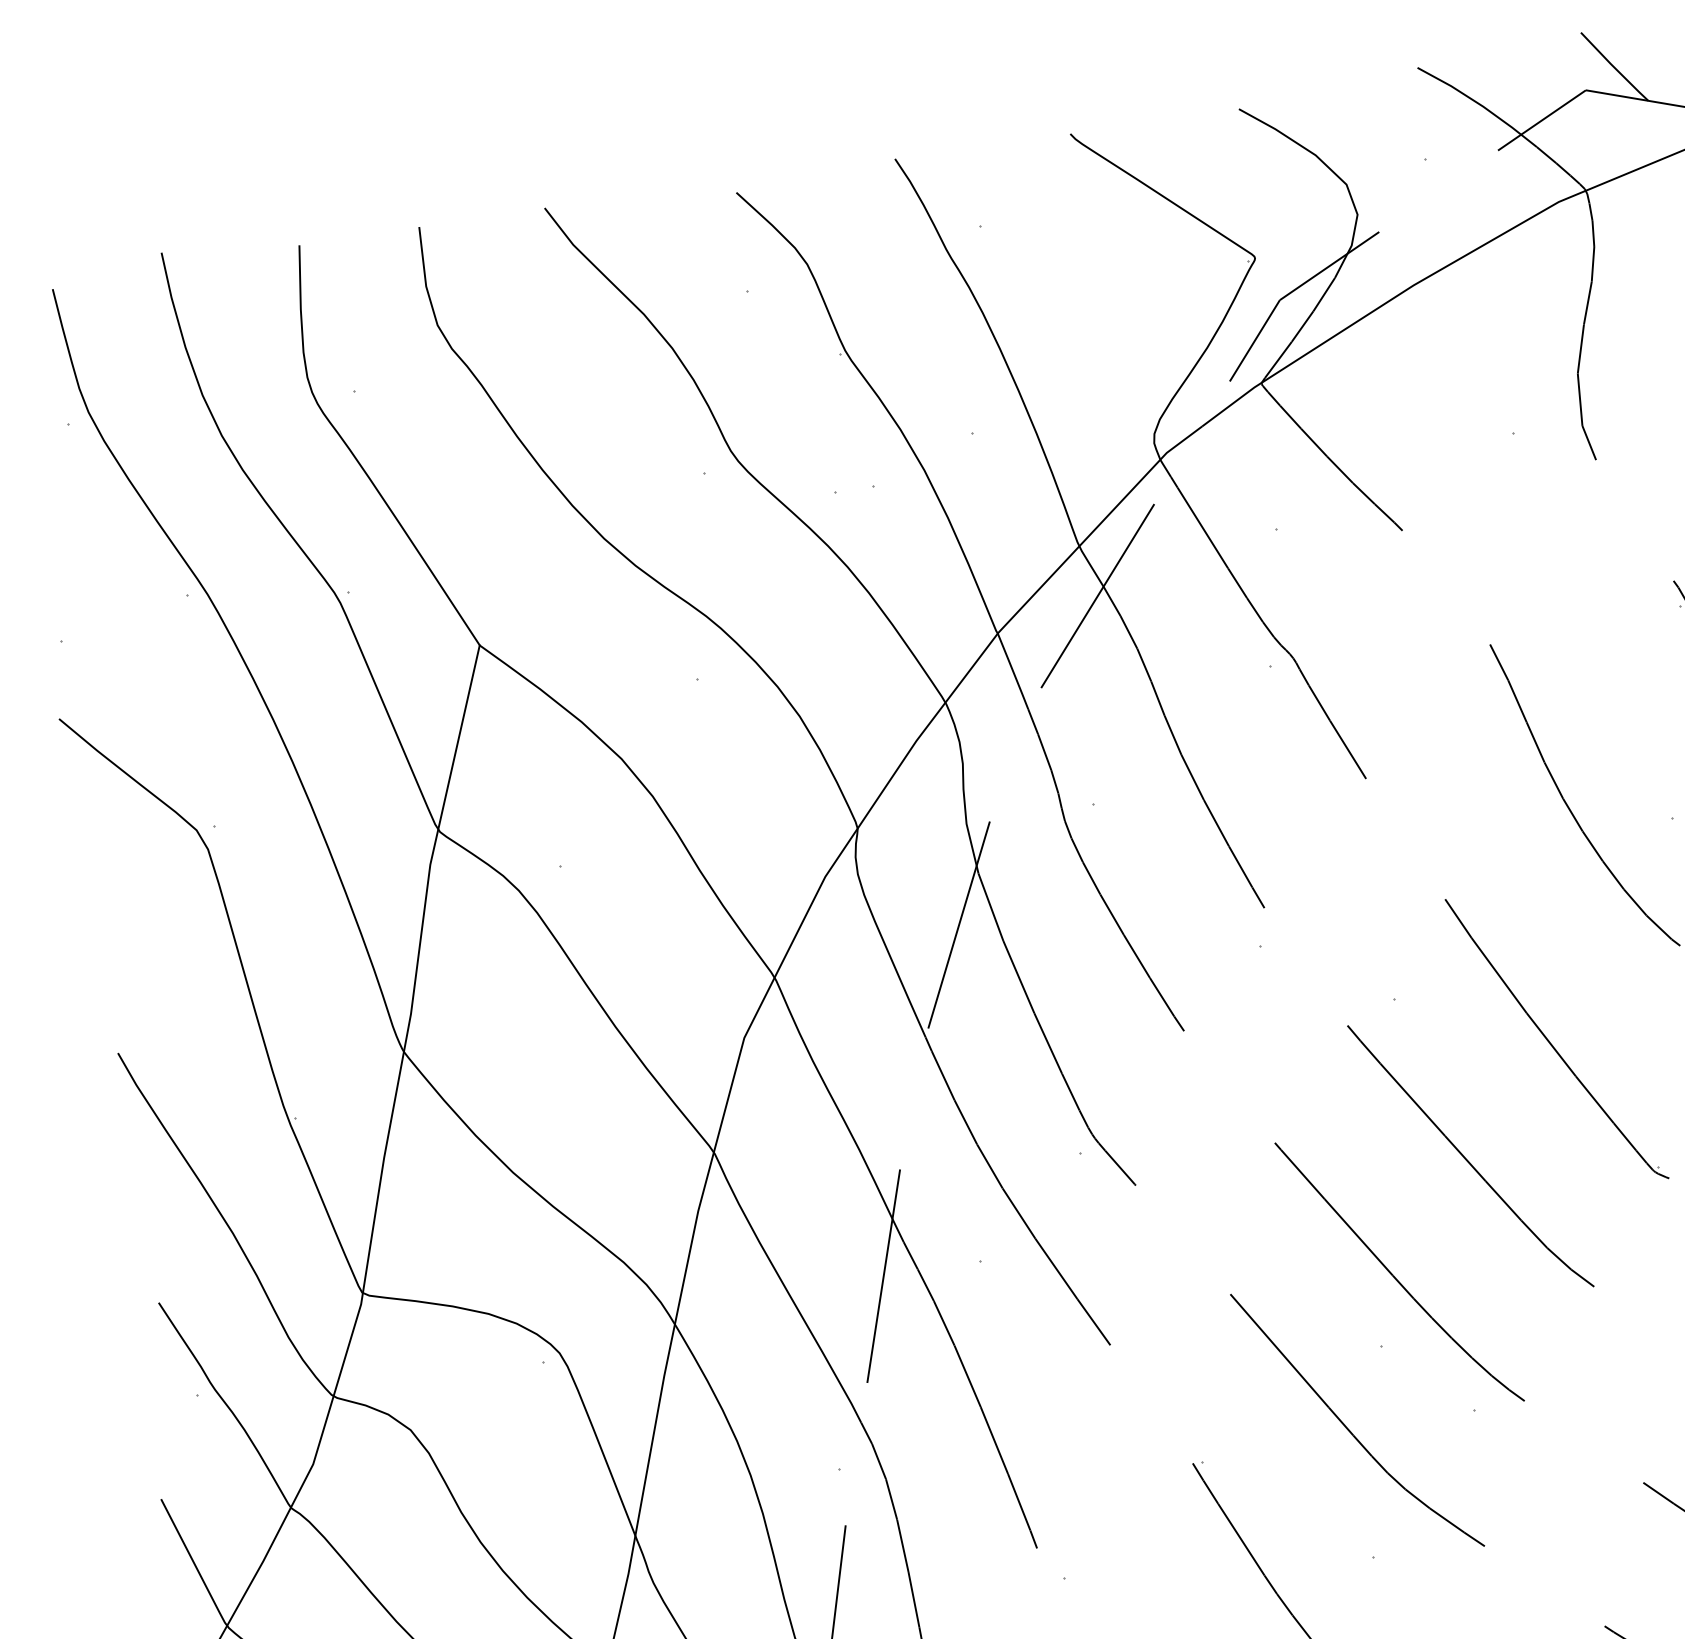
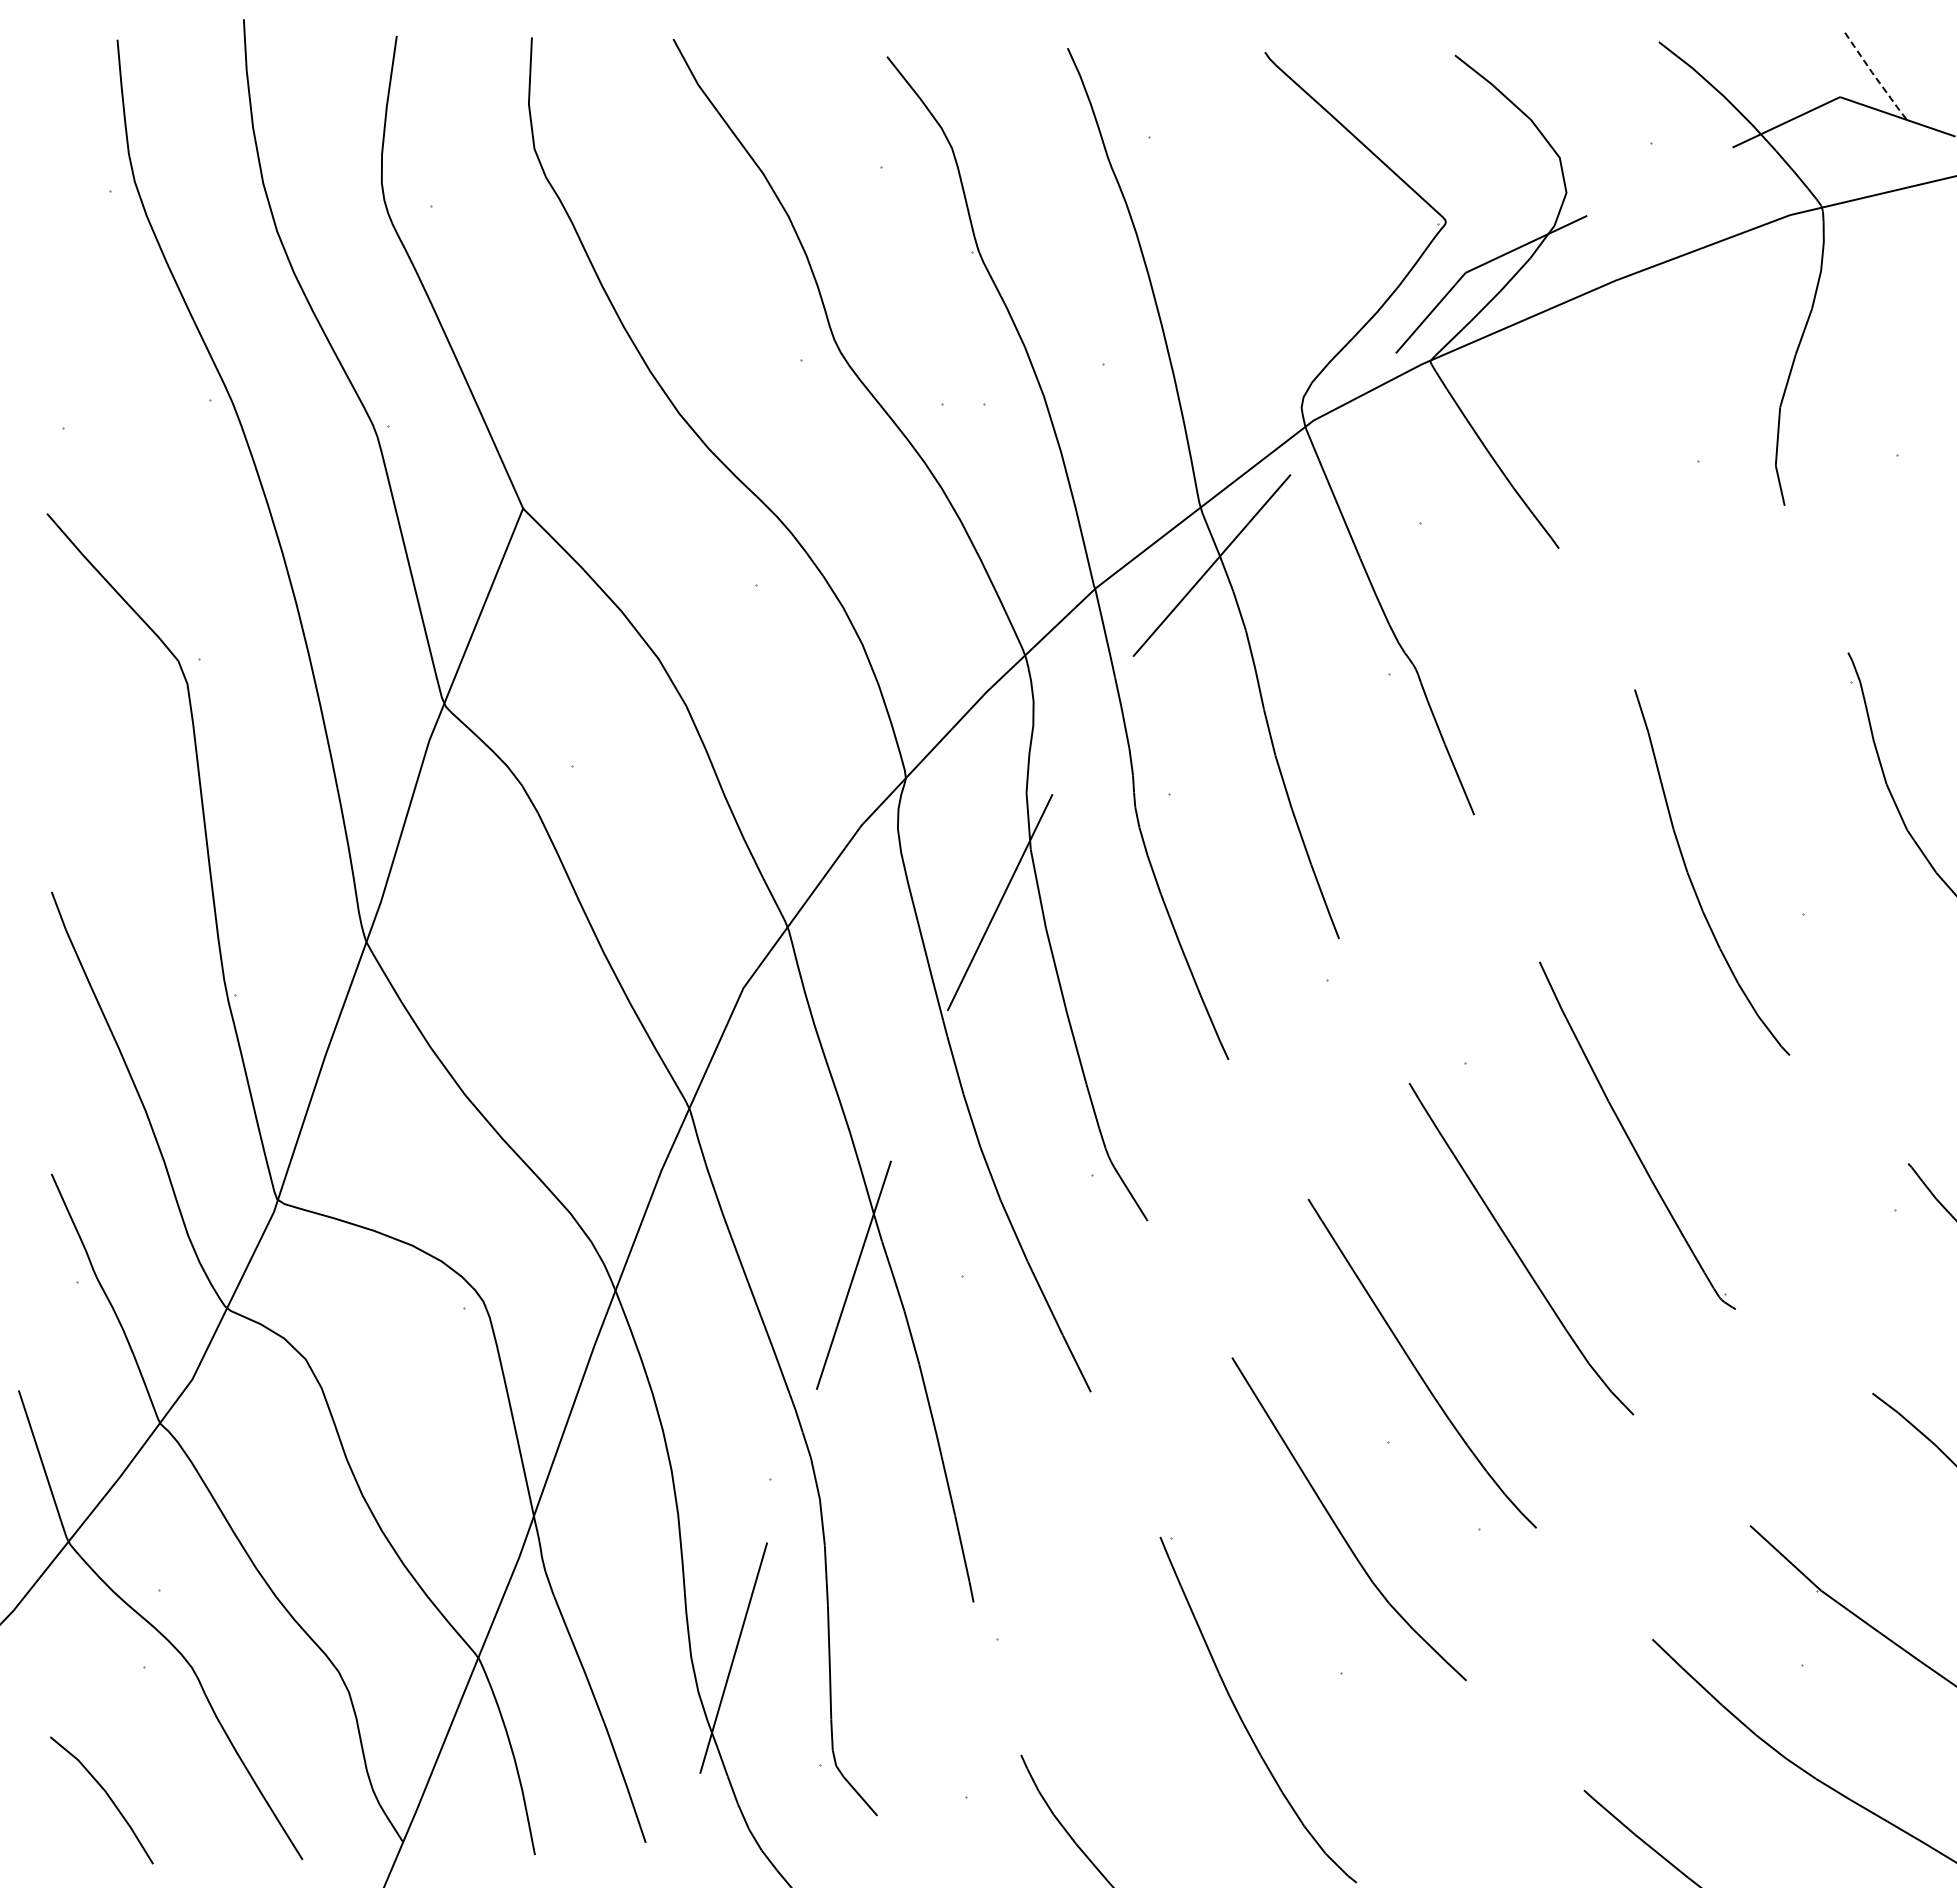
line: (1614, 67) -> (1875, 77), solid -> dashed

